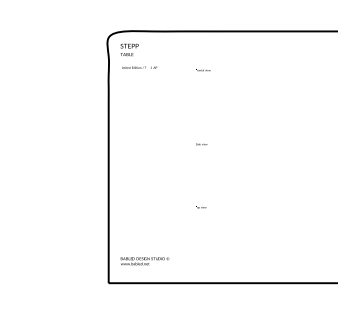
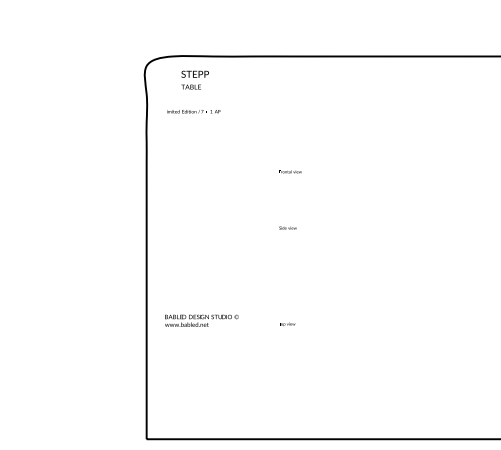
text: (129, 49) -> (195, 79), moved
text: (203, 70) -> (290, 172), moved
text: (144, 261) -> (201, 321), moved

